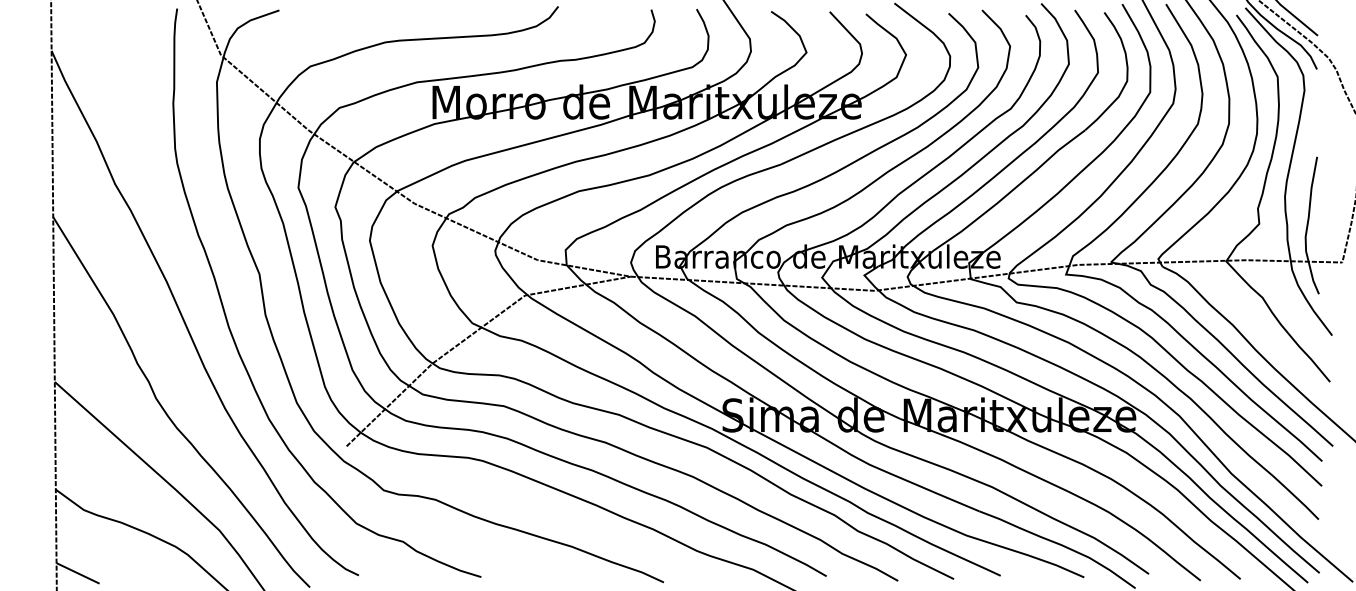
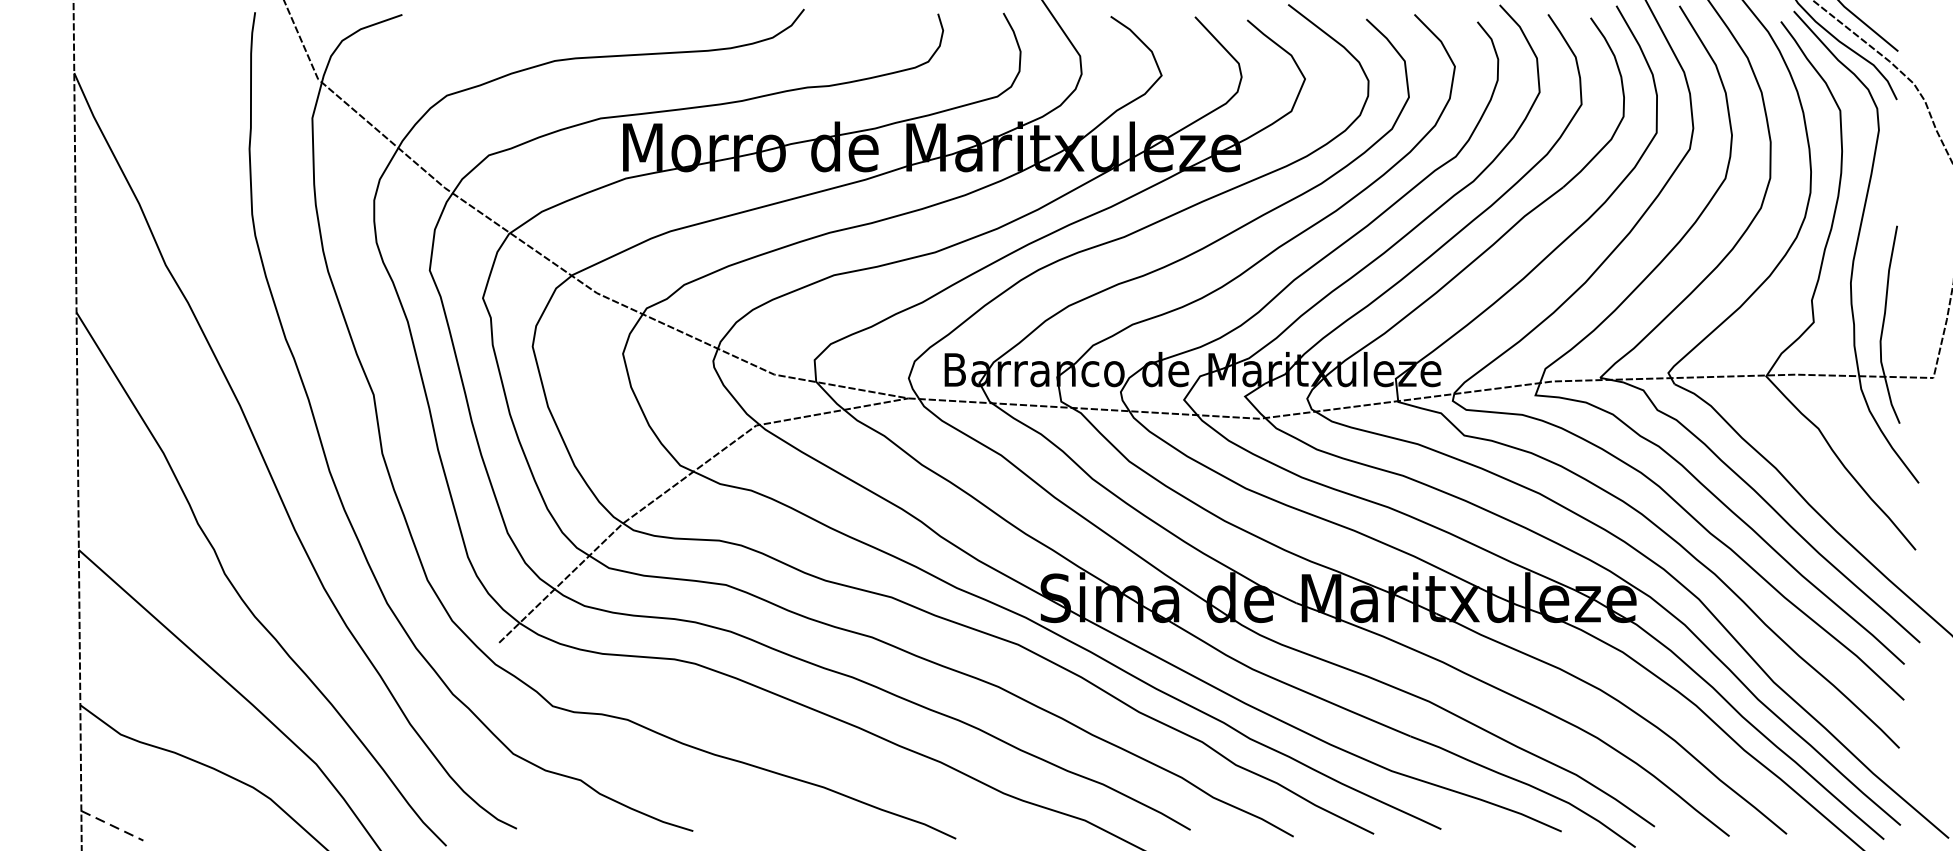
line: (78, 573) -> (112, 825), solid -> dashed

